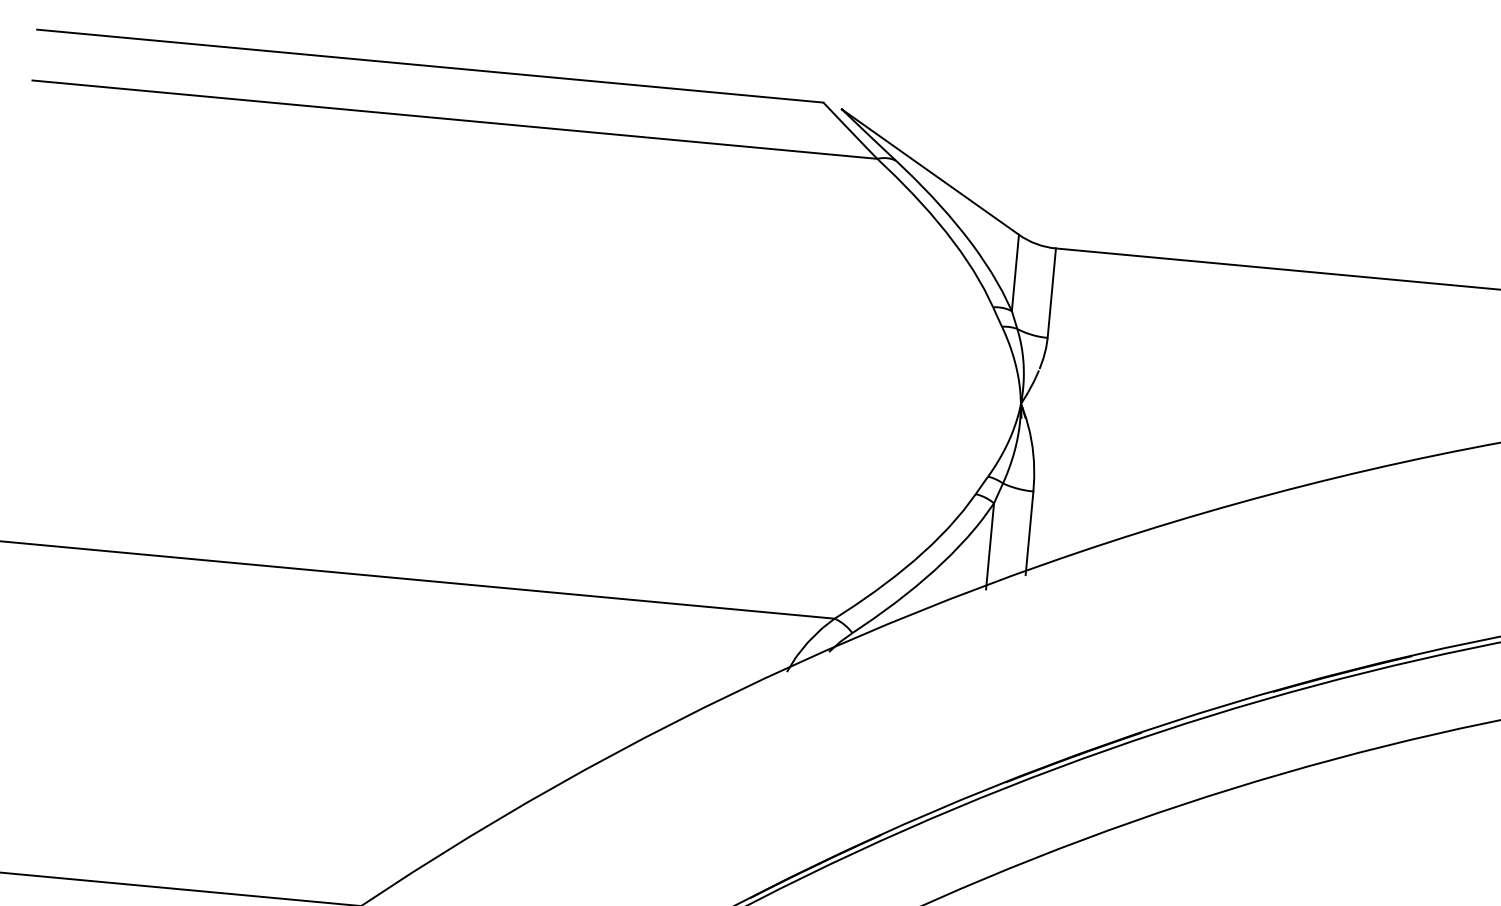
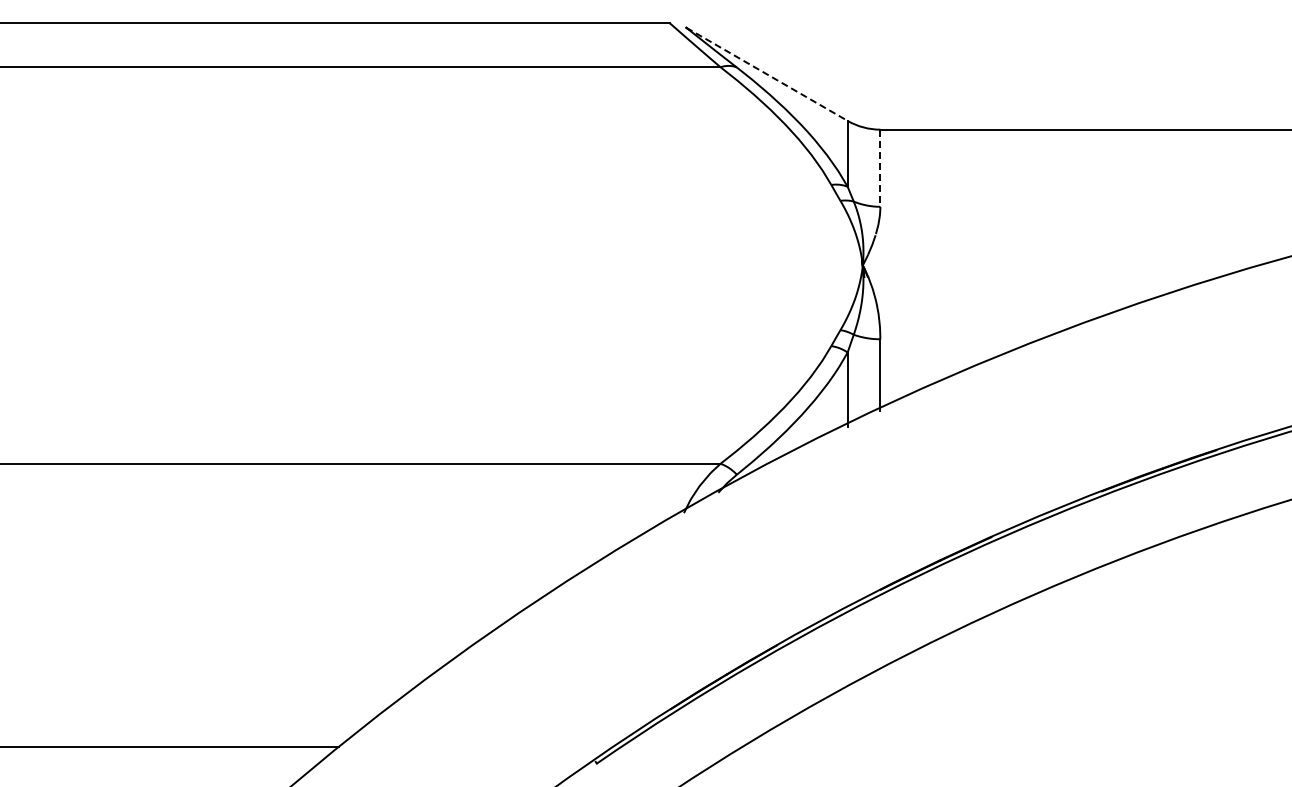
line: (930, 172) -> (767, 74), solid -> dashed
line: (1051, 293) -> (880, 168), solid -> dashed

